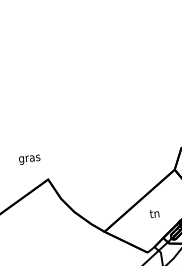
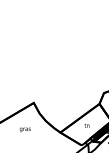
text: (28, 159) -> (24, 129), moved

